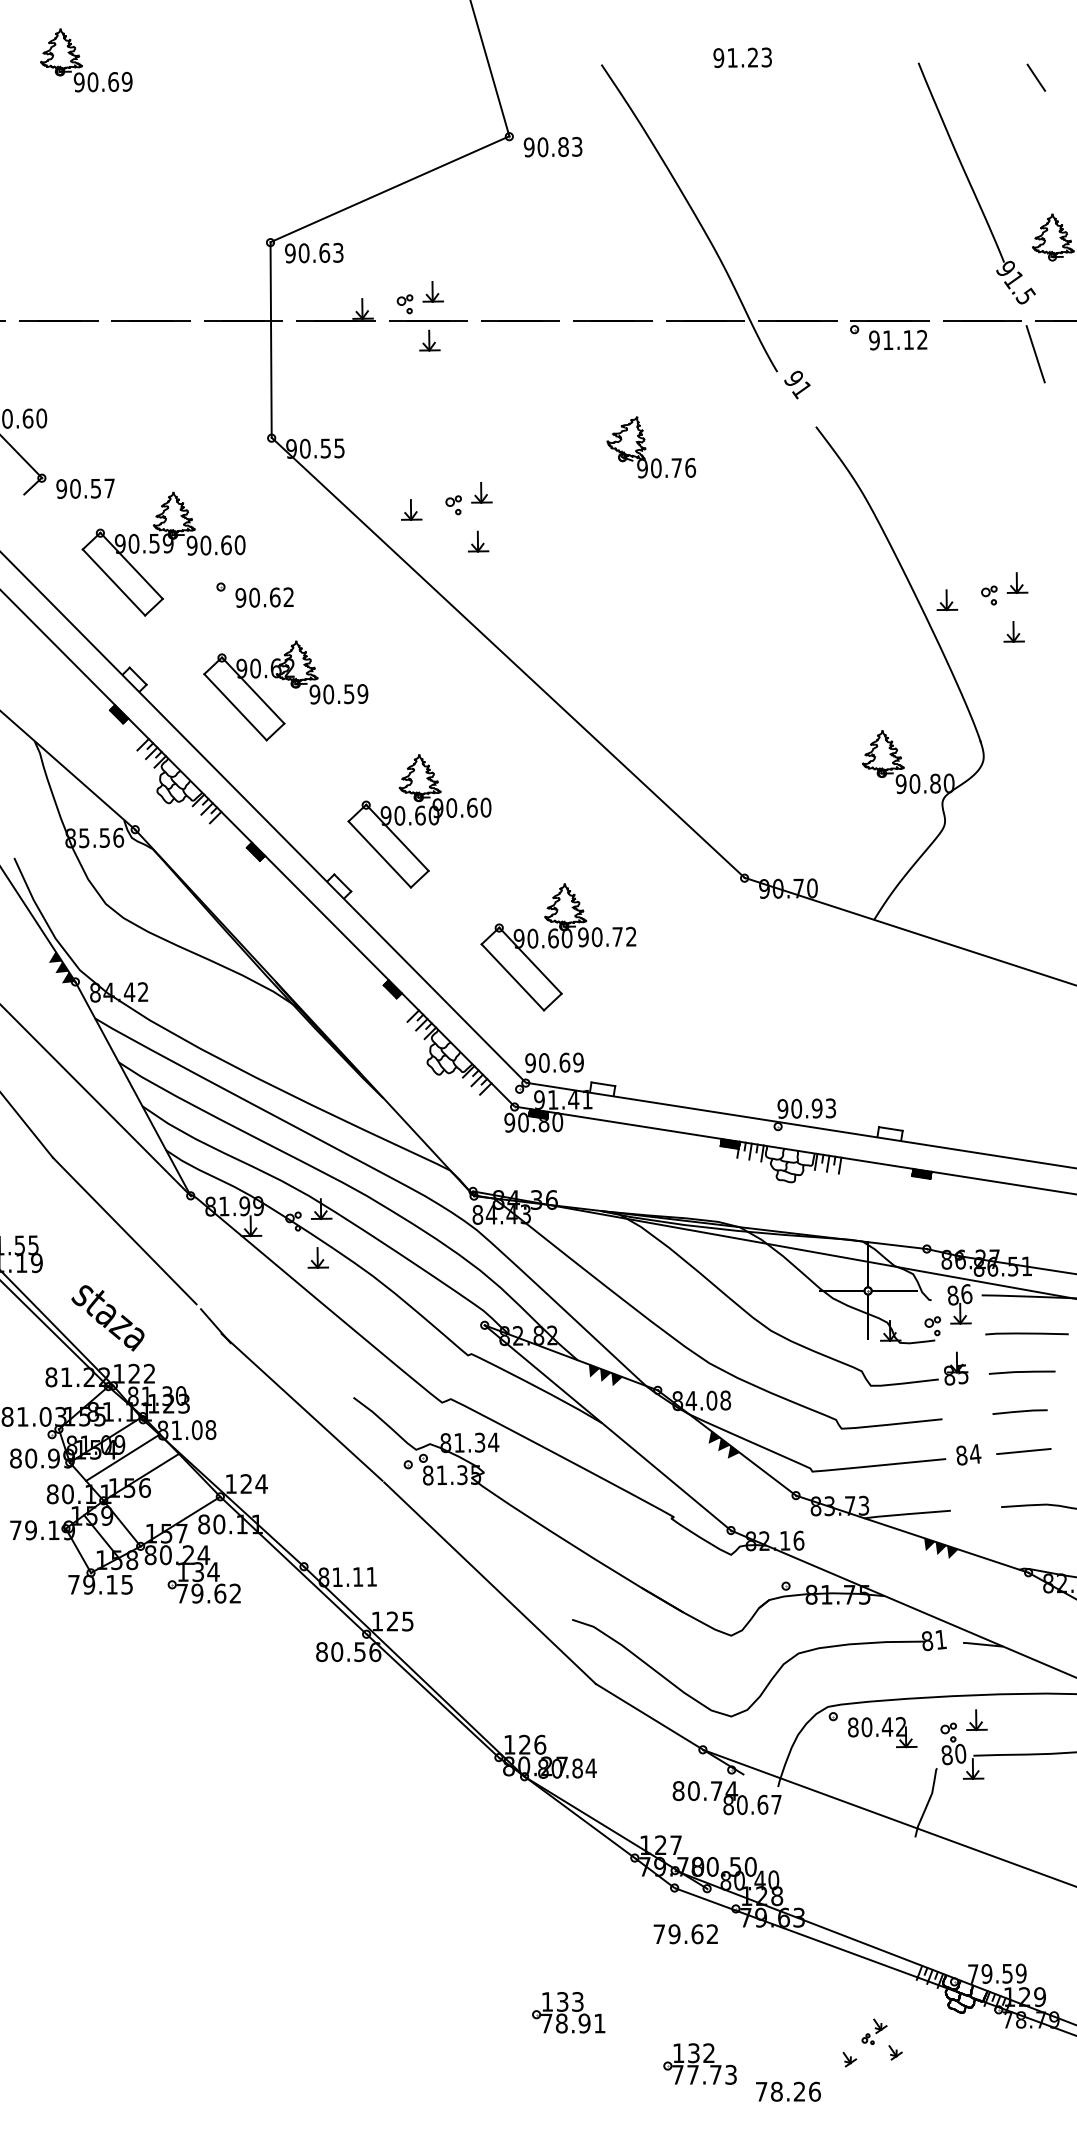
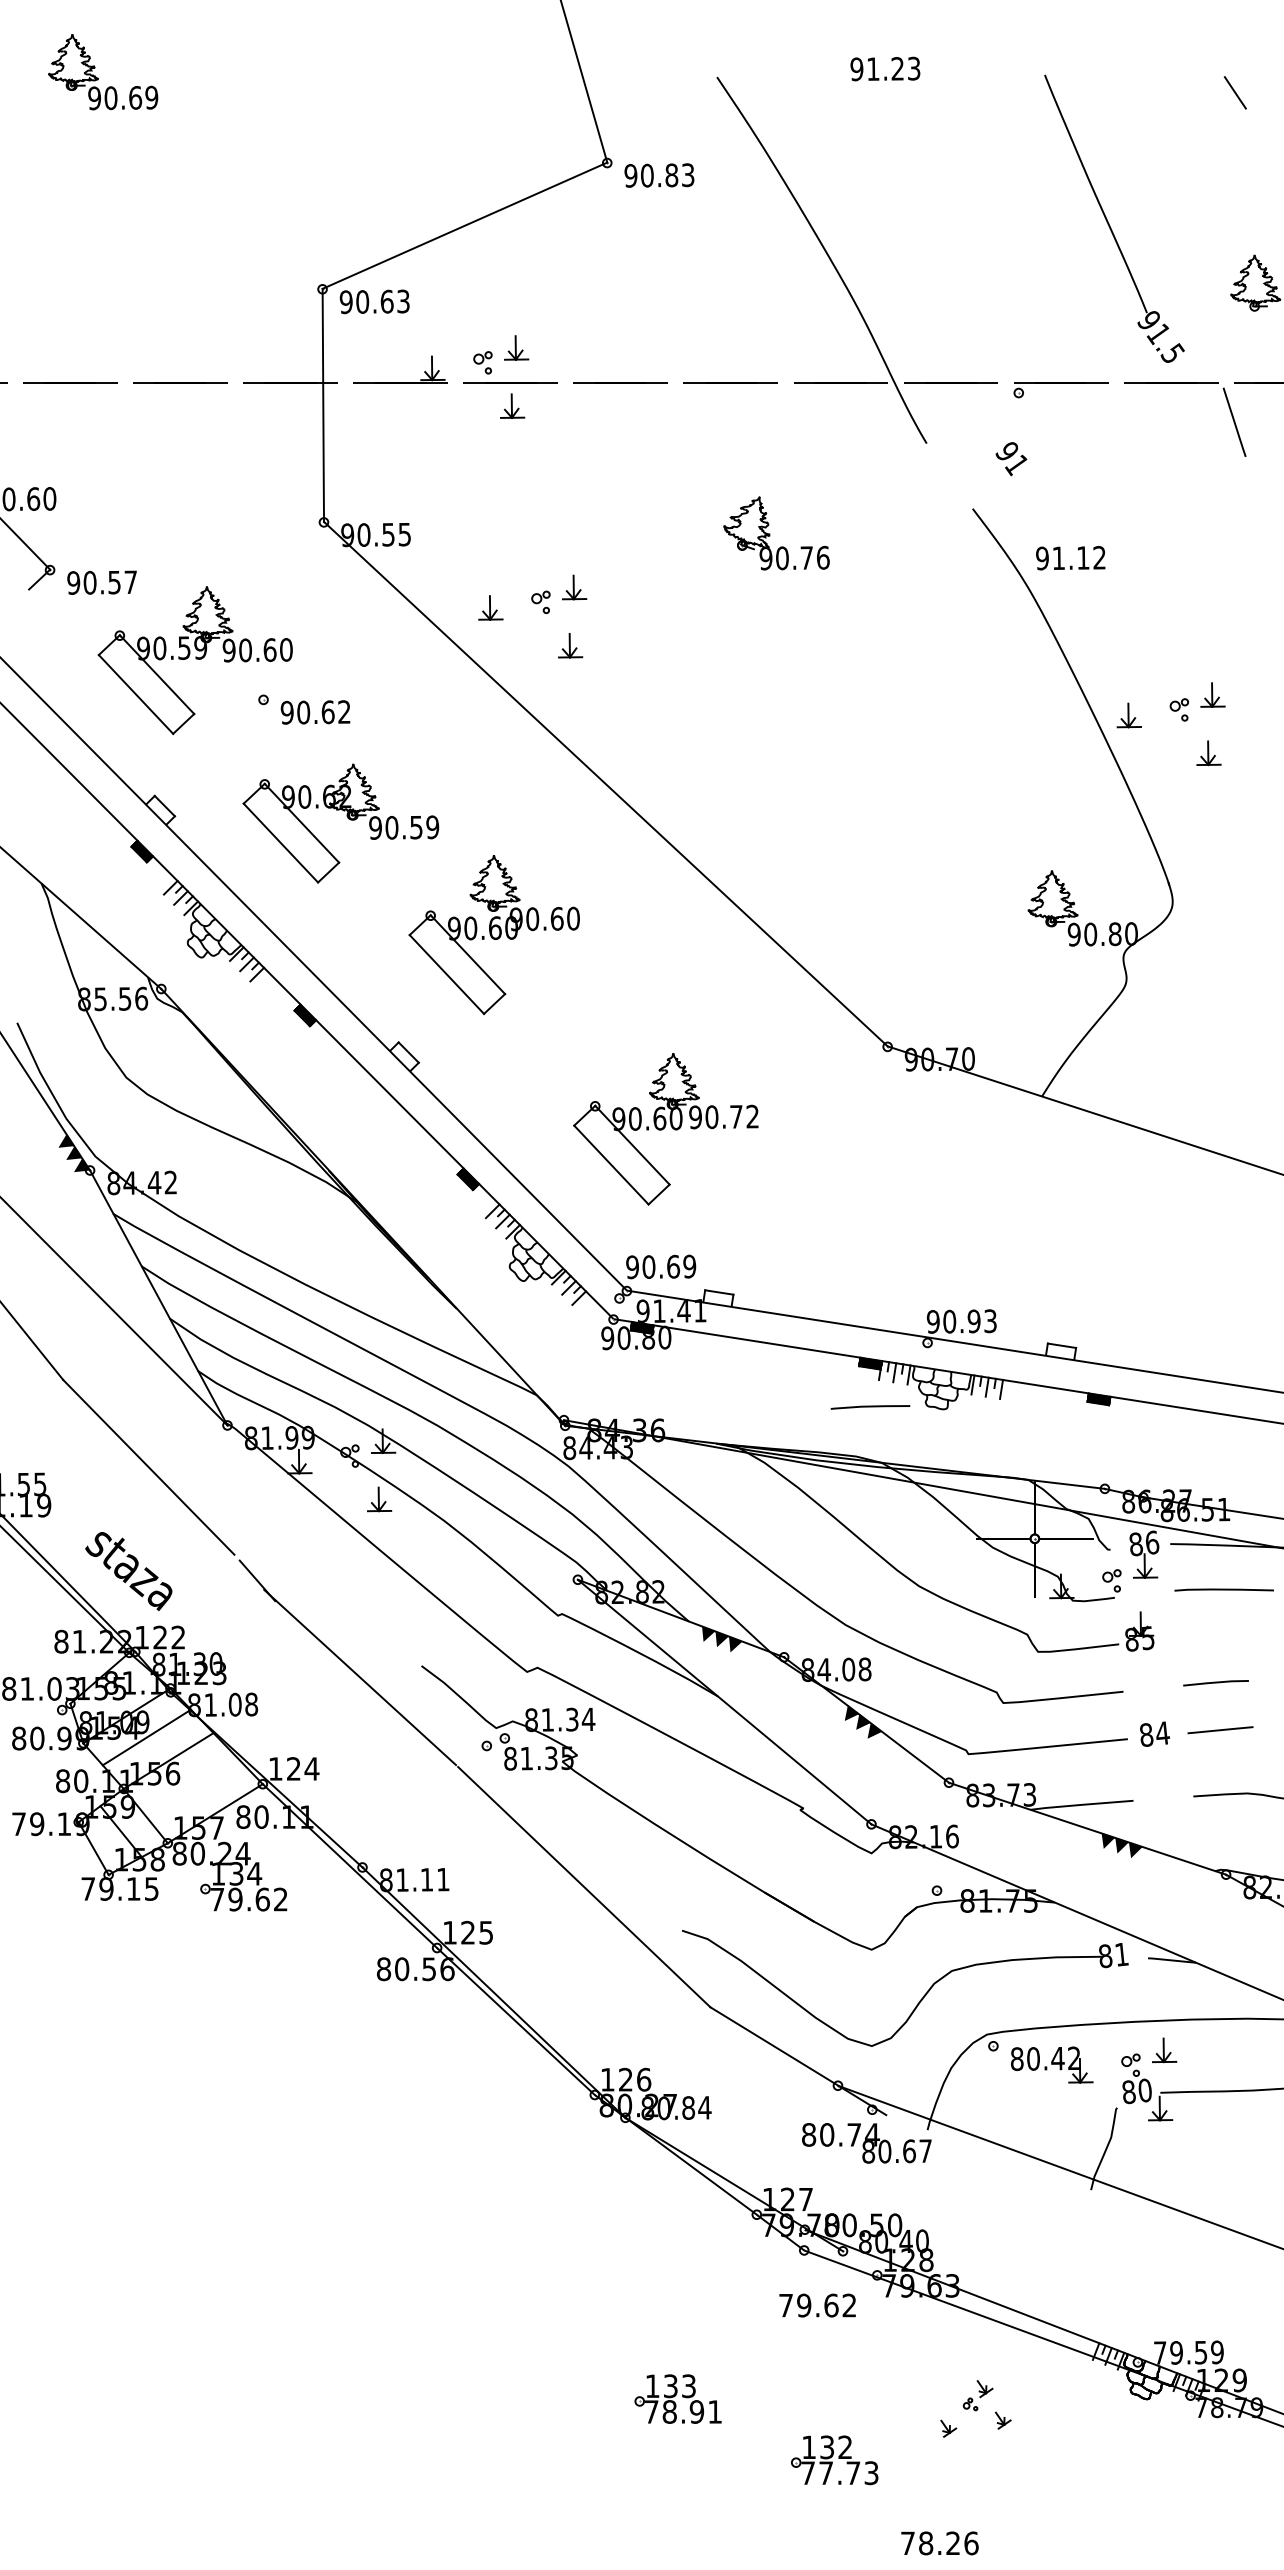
part: (976, 183) -> (1113, 218), moved
text: (898, 340) -> (1071, 558), moved
text: (797, 384) -> (1011, 458), moved
part: (419, 821) -> (494, 935), moved
line: (1021, 1372) -> (869, 1407), moved
part: (872, 2042) -> (975, 2408), moved
text: (788, 2091) -> (939, 2543), moved

